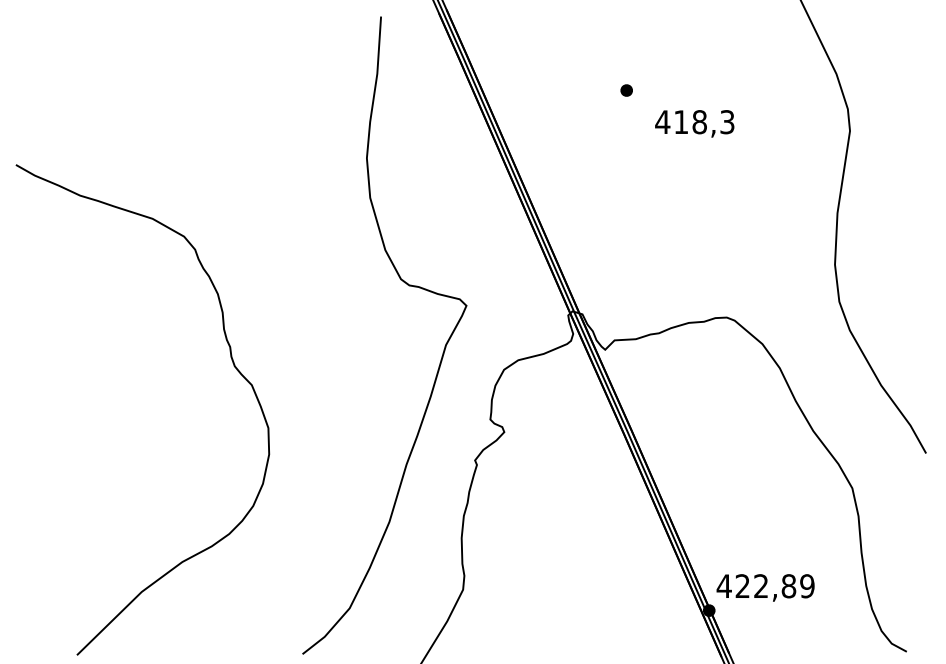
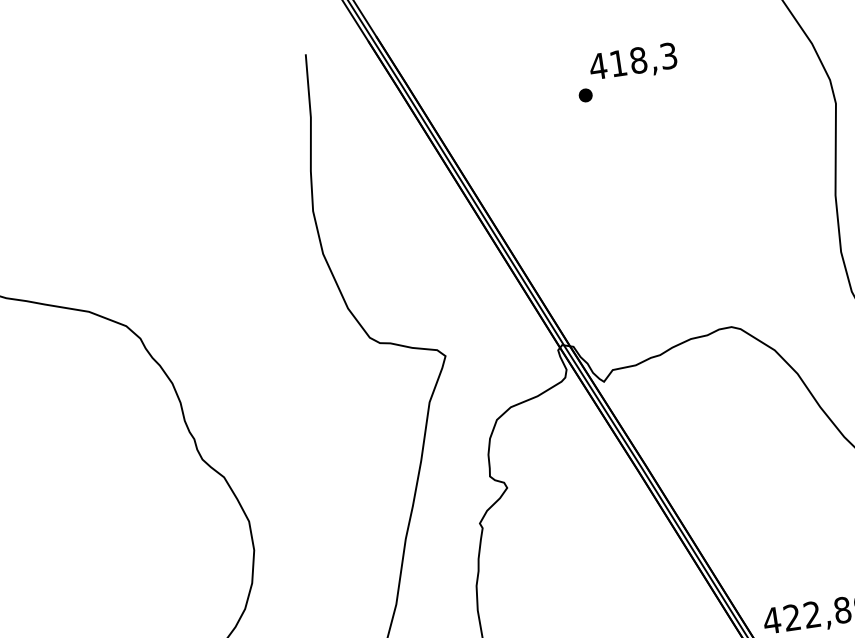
text: (694, 123) -> (633, 62), moved

